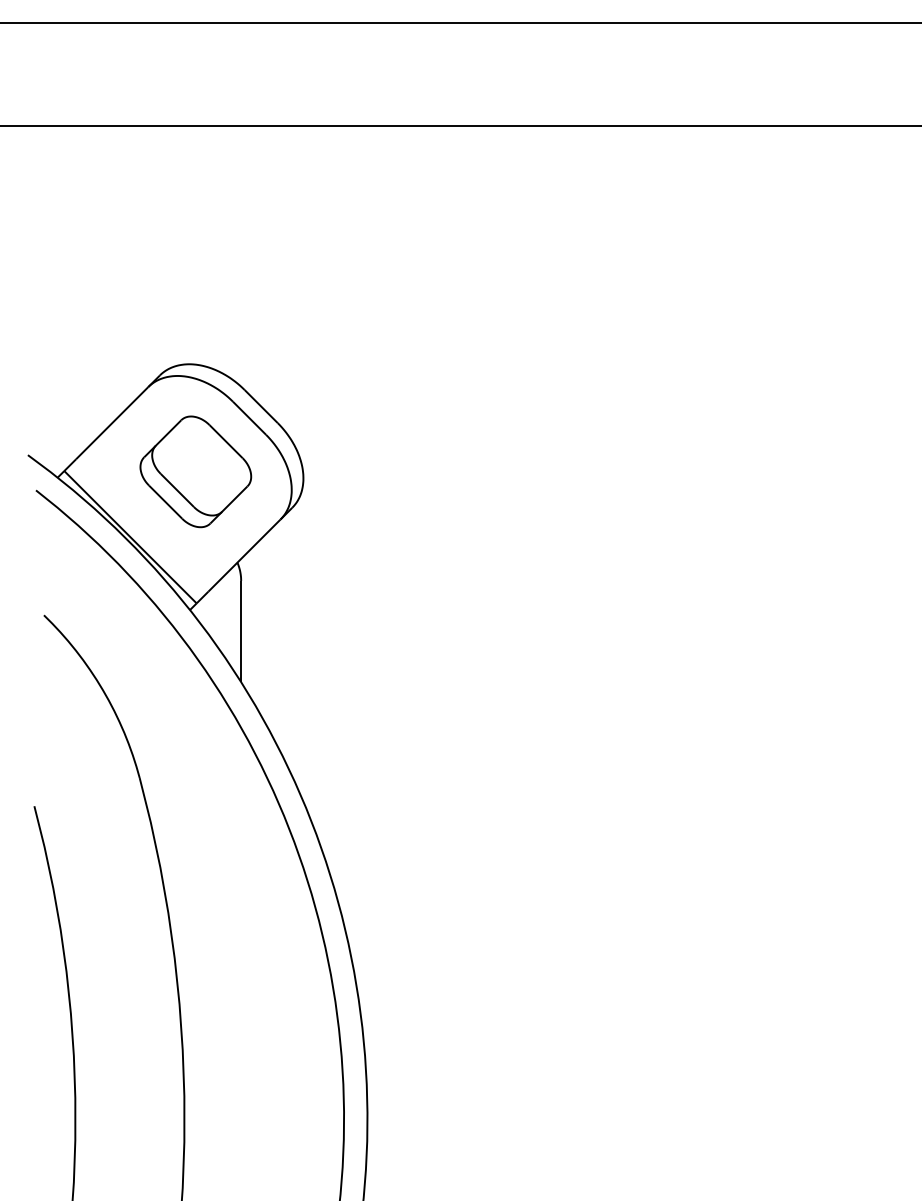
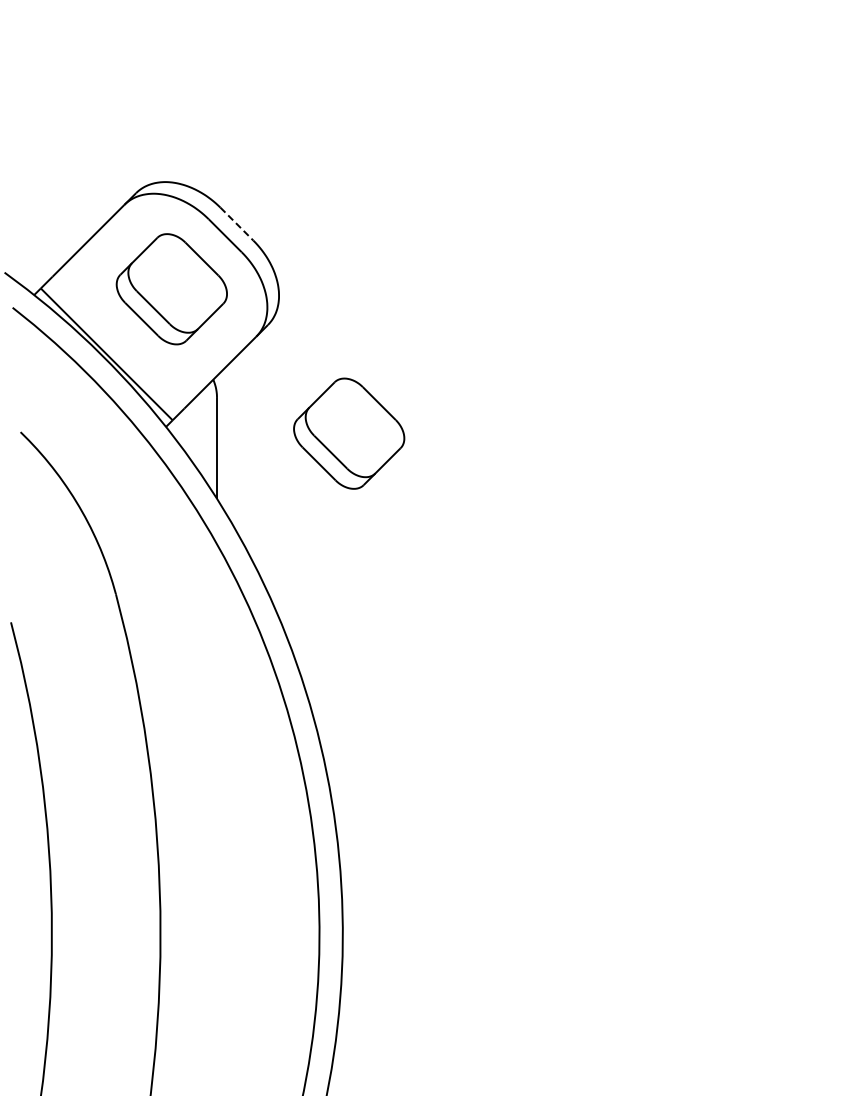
line: (261, 406) -> (237, 224), solid -> dashed
part: (373, 616) -> (348, 433), added

